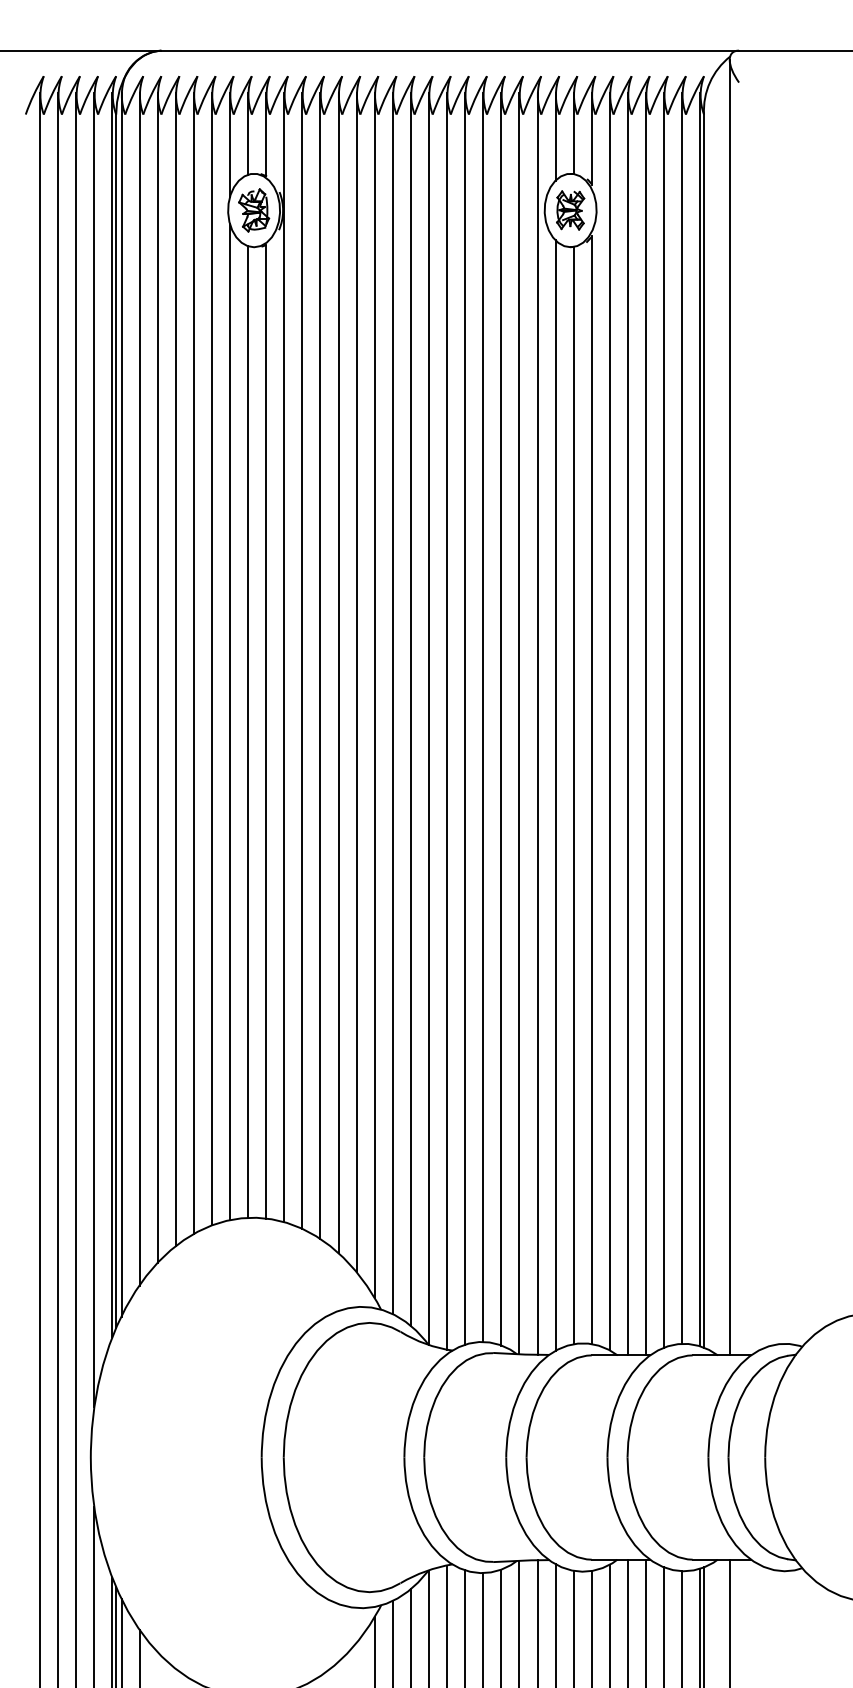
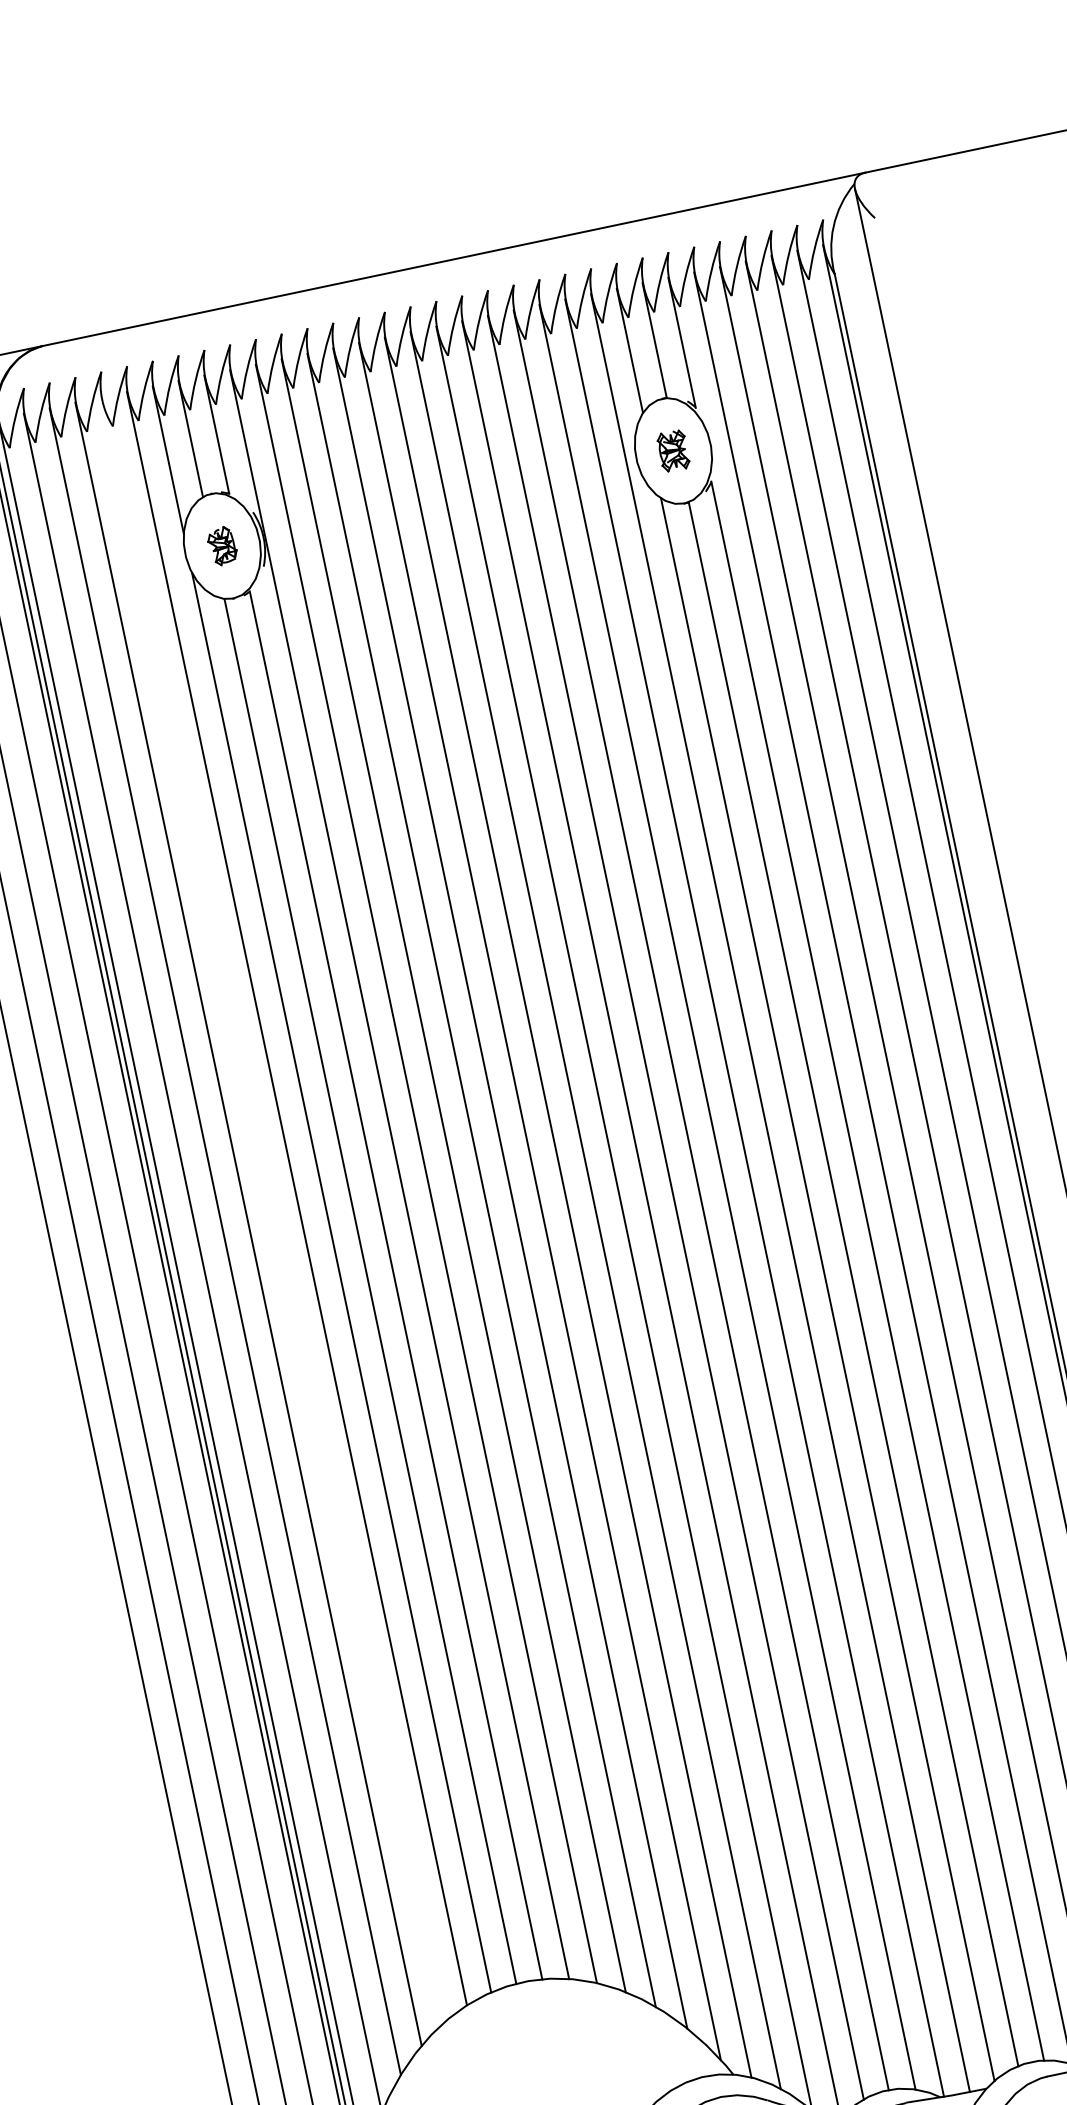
part: (254, 210) -> (222, 546), size x0.6
part: (570, 210) -> (673, 451), size x0.7
line: (193, 663) -> (271, 1210), removed

